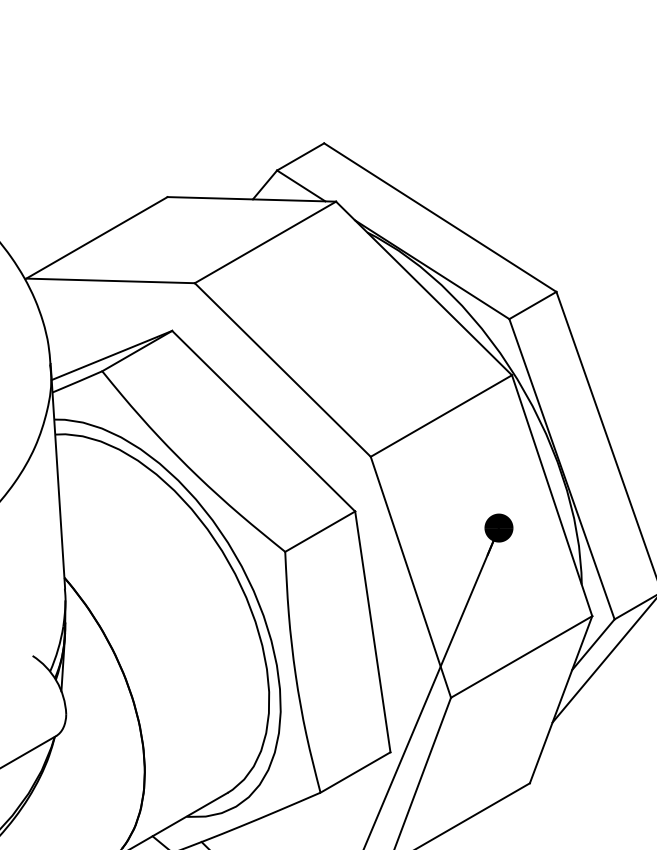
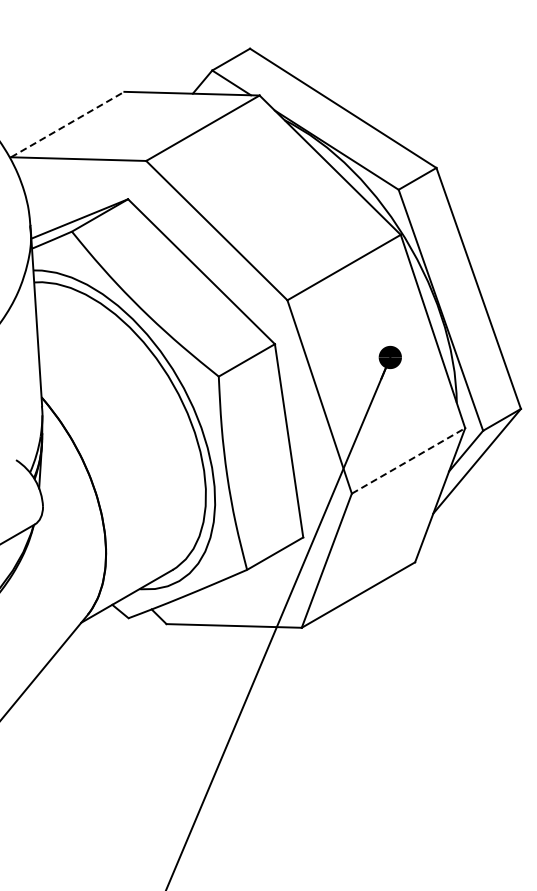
line: (97, 237) -> (68, 124), solid -> dashed
line: (521, 656) -> (408, 460), solid -> dashed

